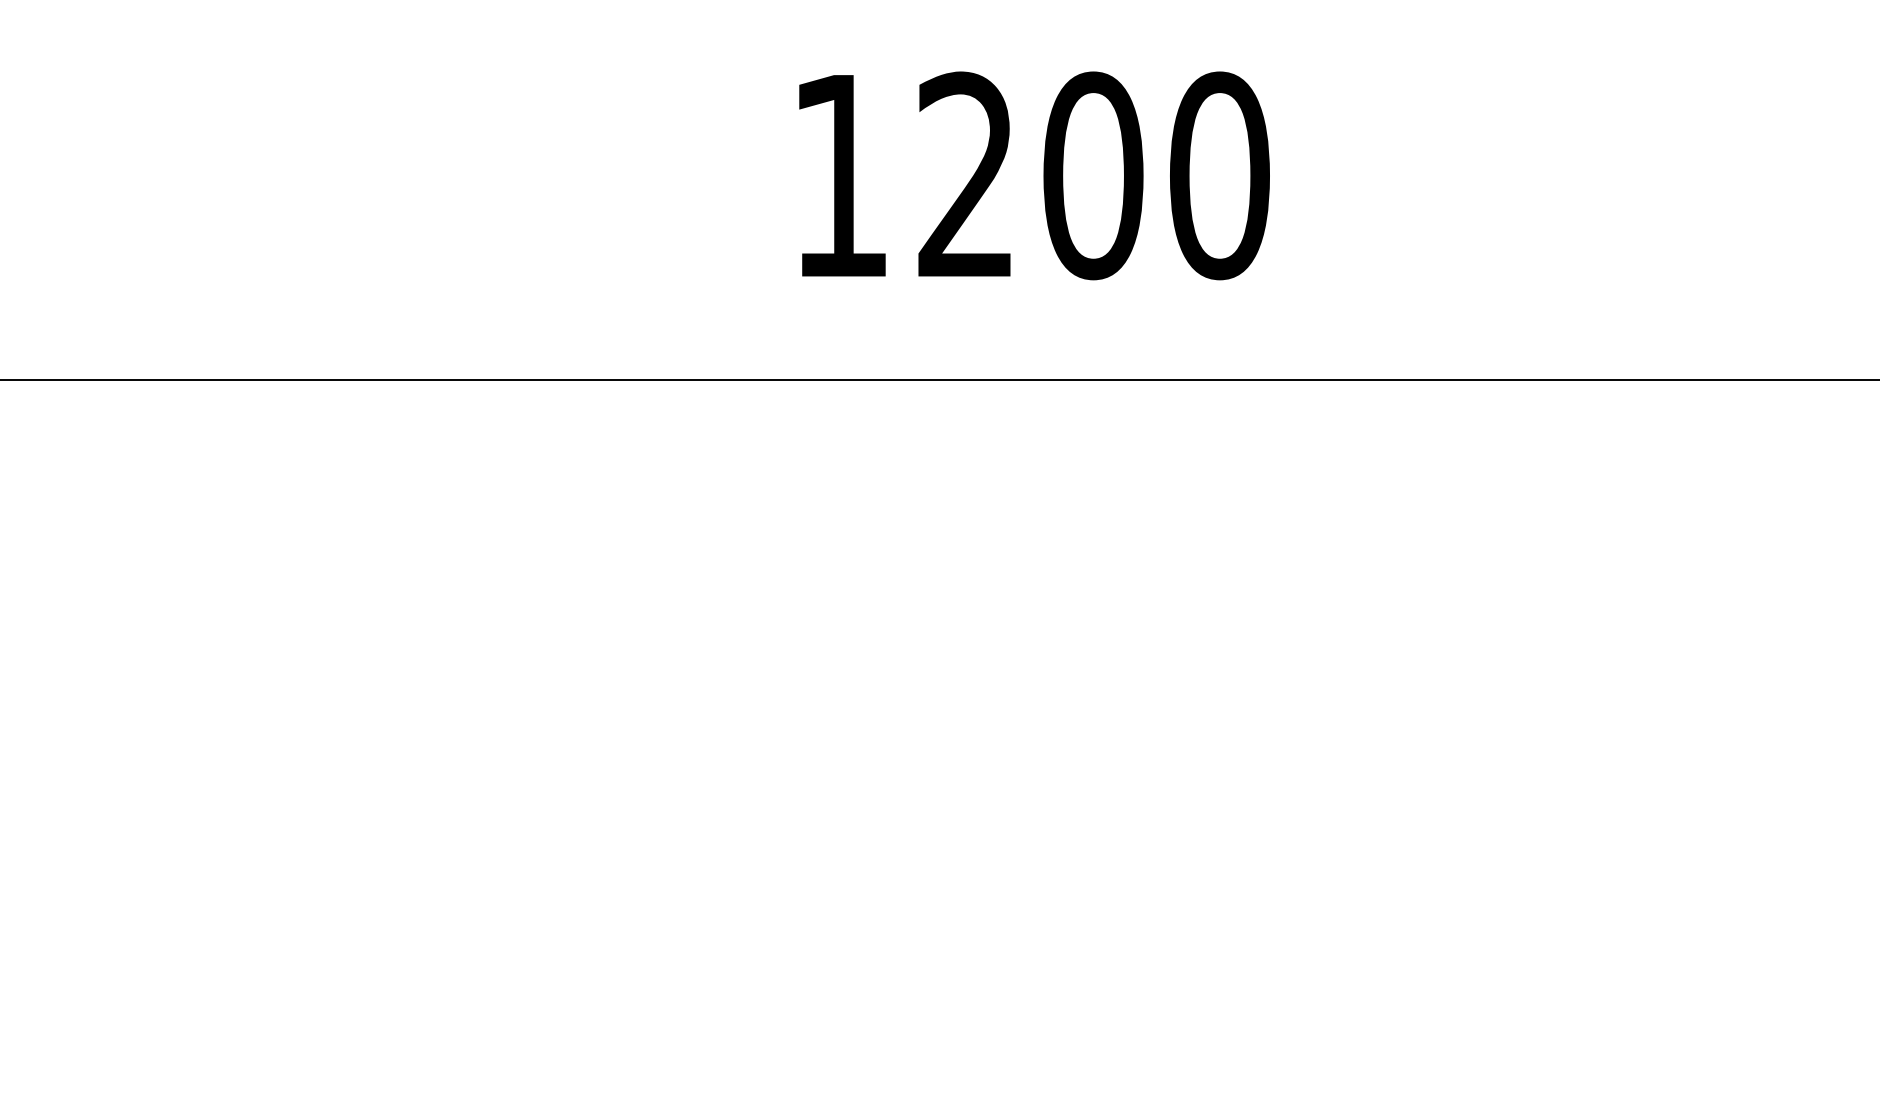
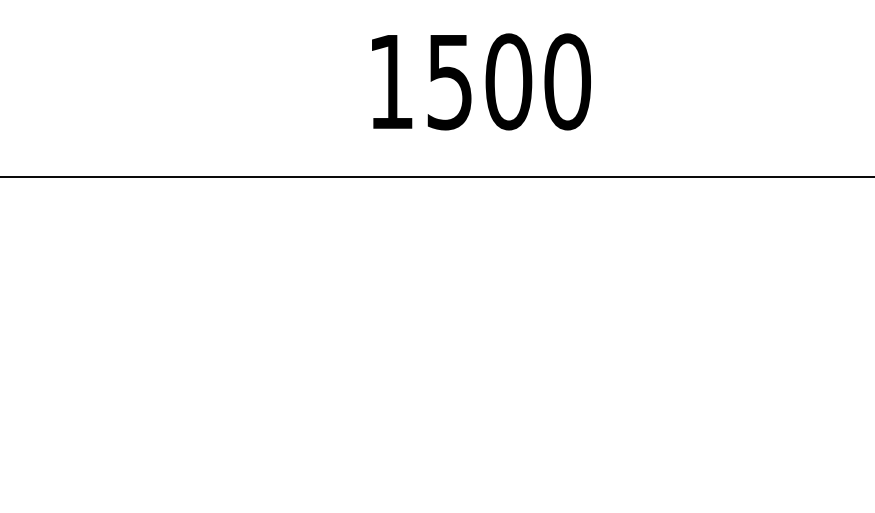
text: (965, 174) -> (449, 81), 1200 -> 1500

